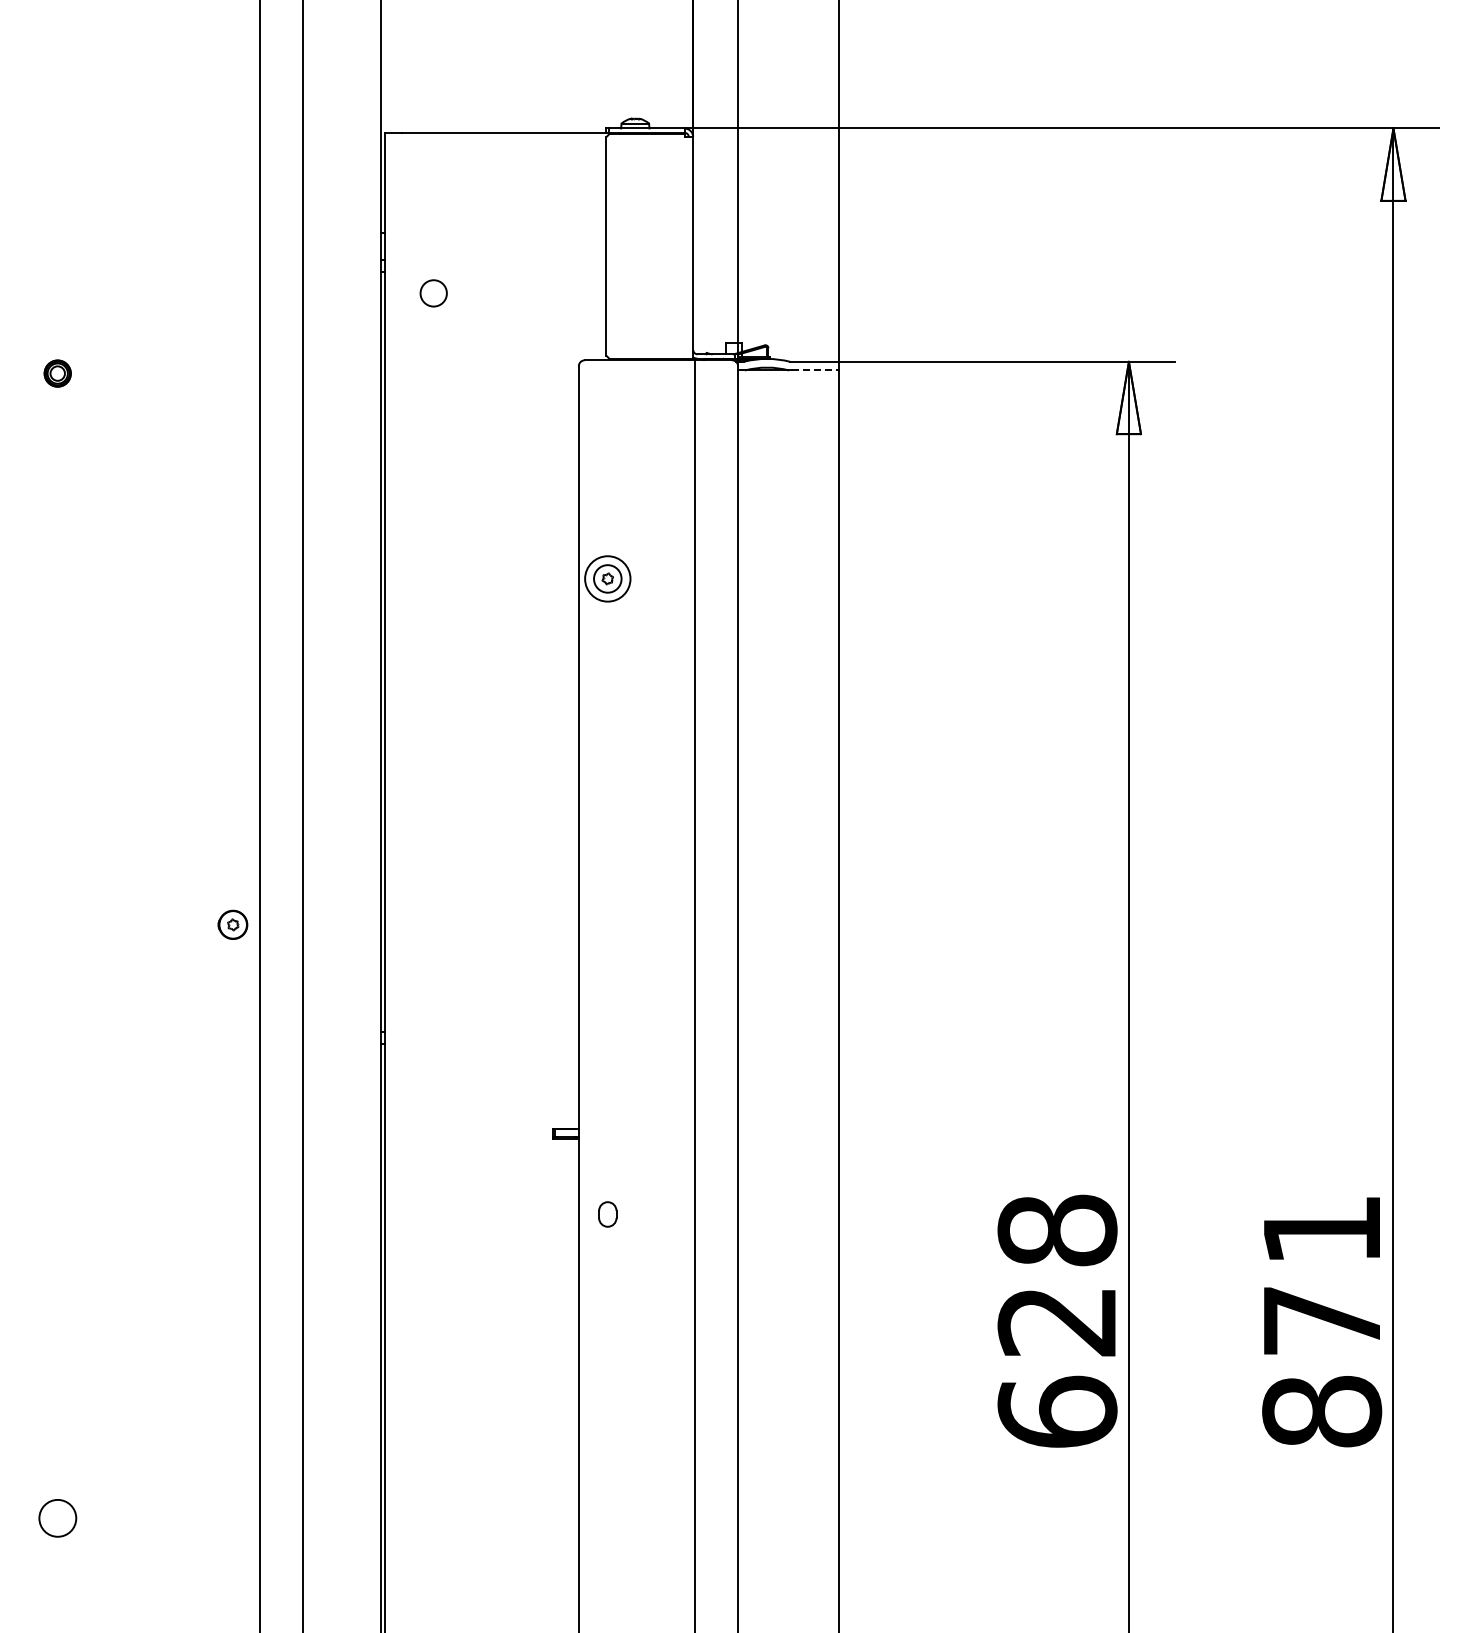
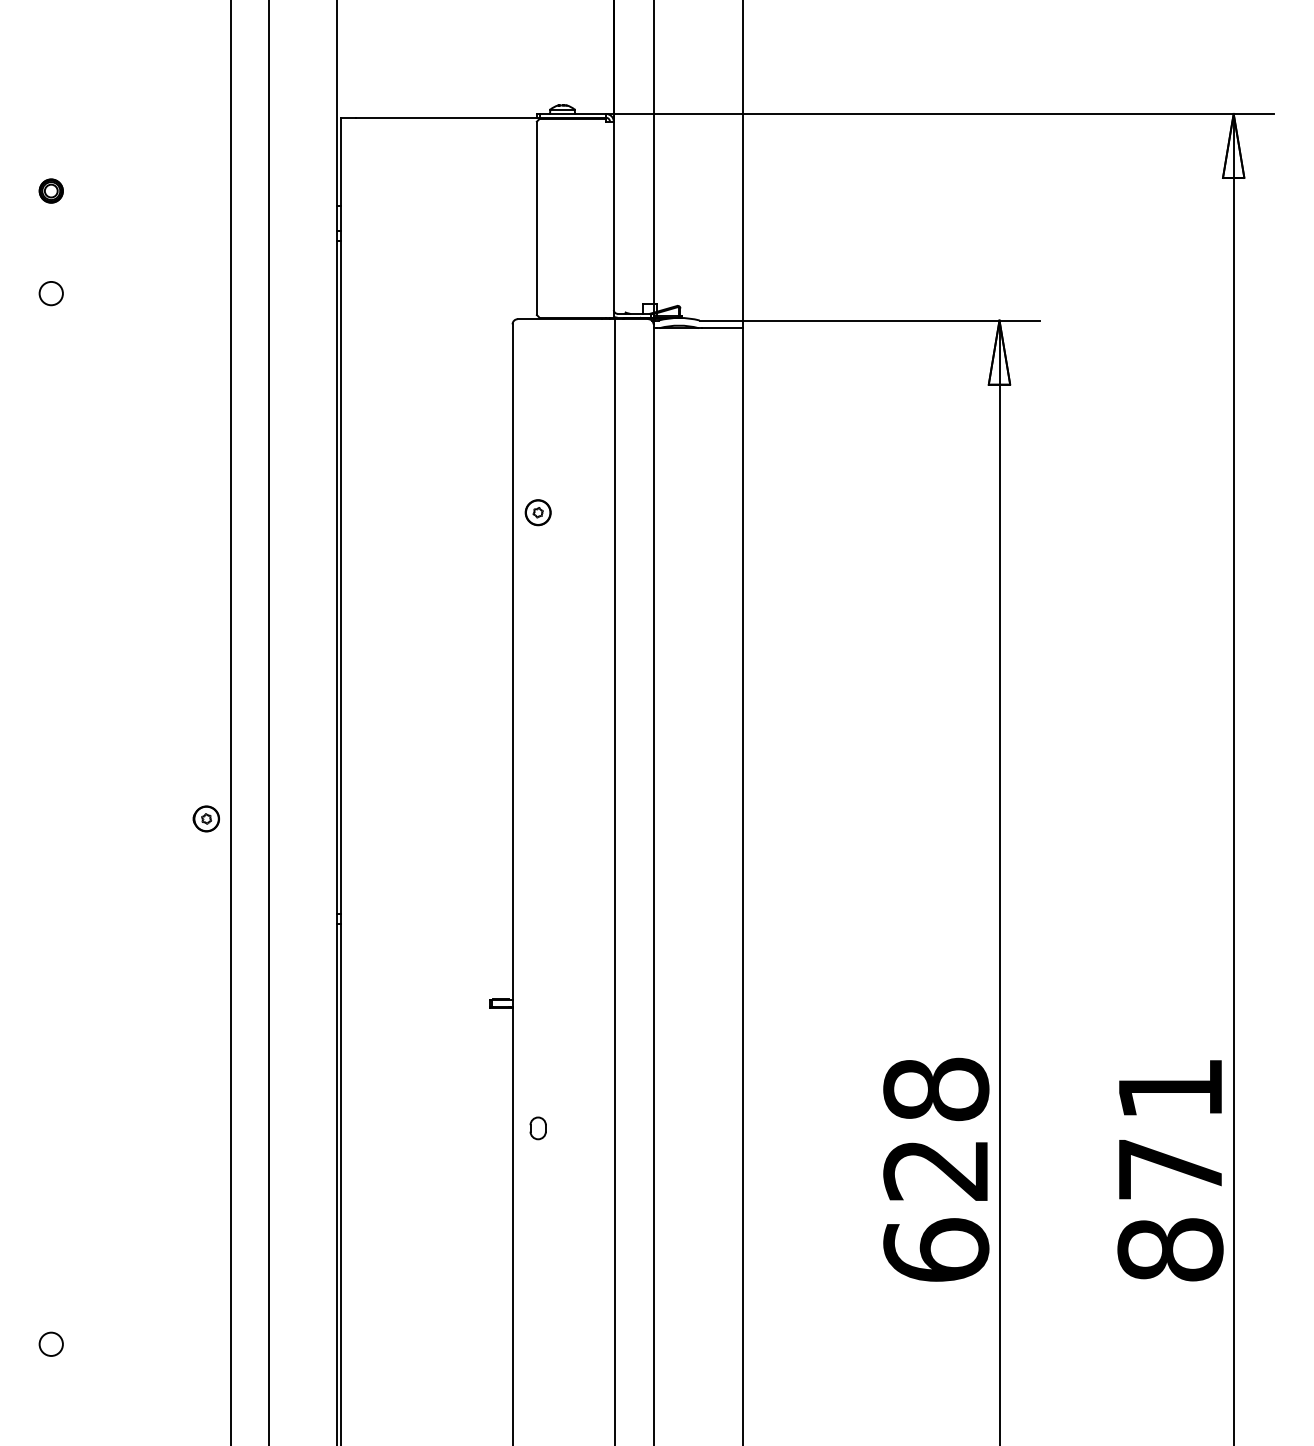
circle: (433, 293) -> (51, 293), moved
line: (815, 370) -> (722, 328), dashed -> solid
part: (57, 373) -> (51, 190), moved
circle: (607, 578) -> (537, 512), size x0.62
part: (607, 1214) -> (537, 1128), moved
circle: (57, 1518) -> (51, 1344), size x0.71

